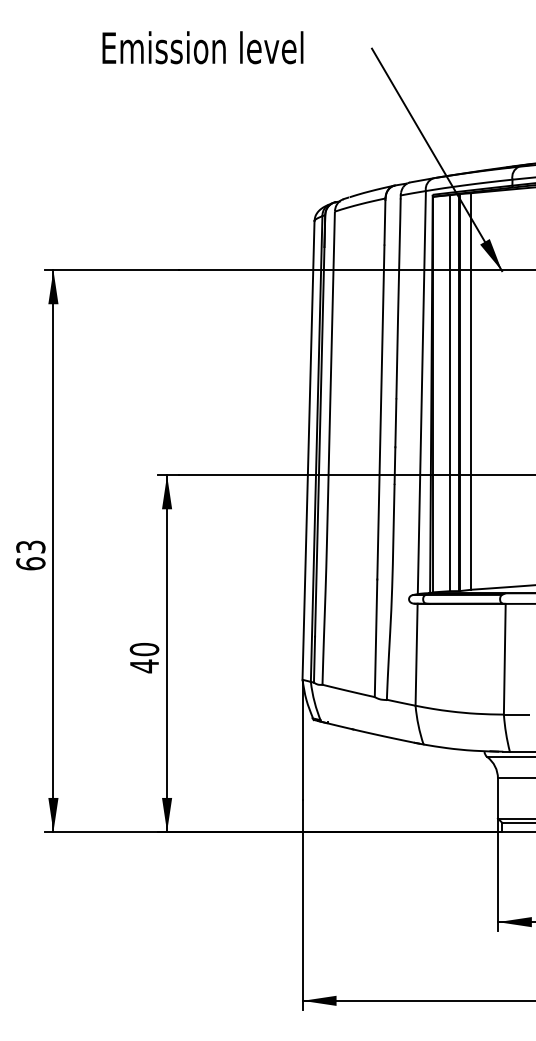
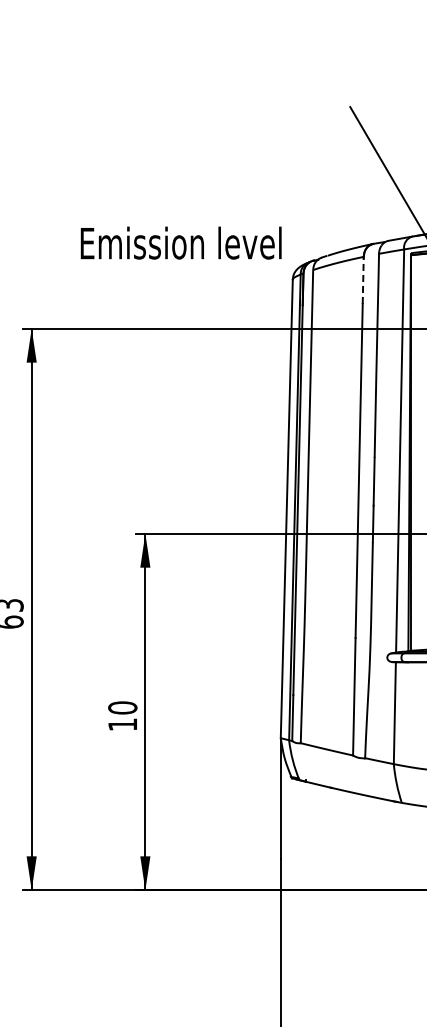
text: (202, 47) -> (180, 242), moved
line: (384, 222) -> (362, 280), solid -> dashed
text: (144, 666) -> (122, 724), 40 -> 10

